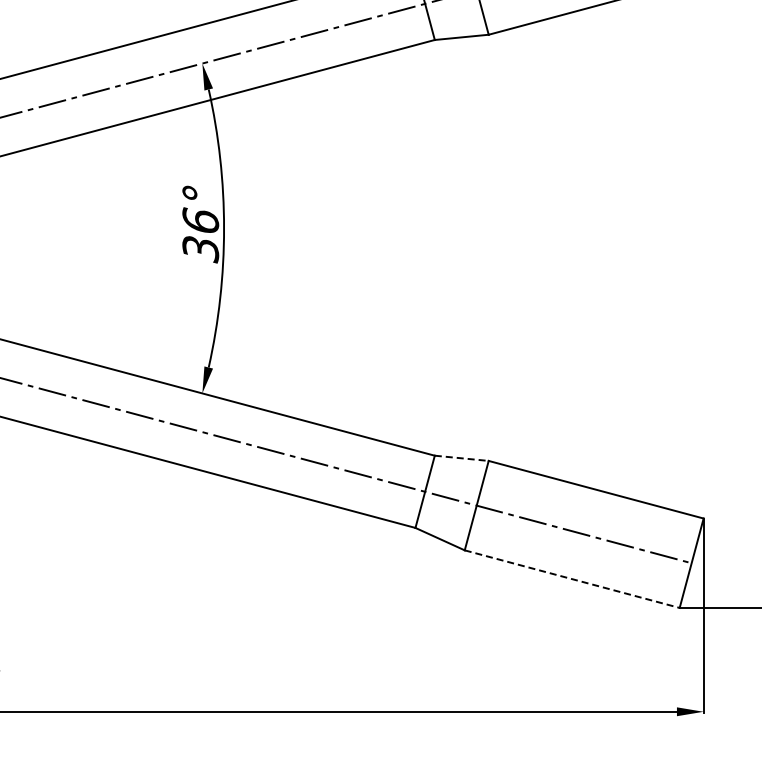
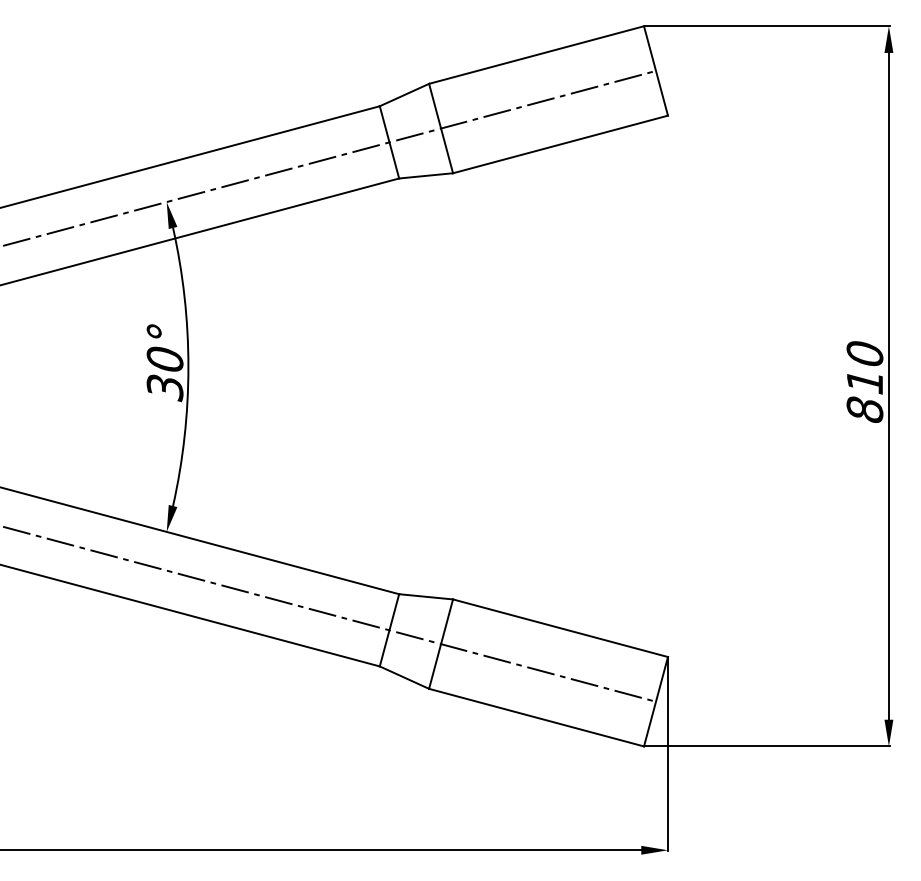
text: (200, 220) -> (164, 358), 36° -> 30°
line: (462, 458) -> (426, 596), dashed -> solid
line: (573, 579) -> (537, 717), dashed -> solid

